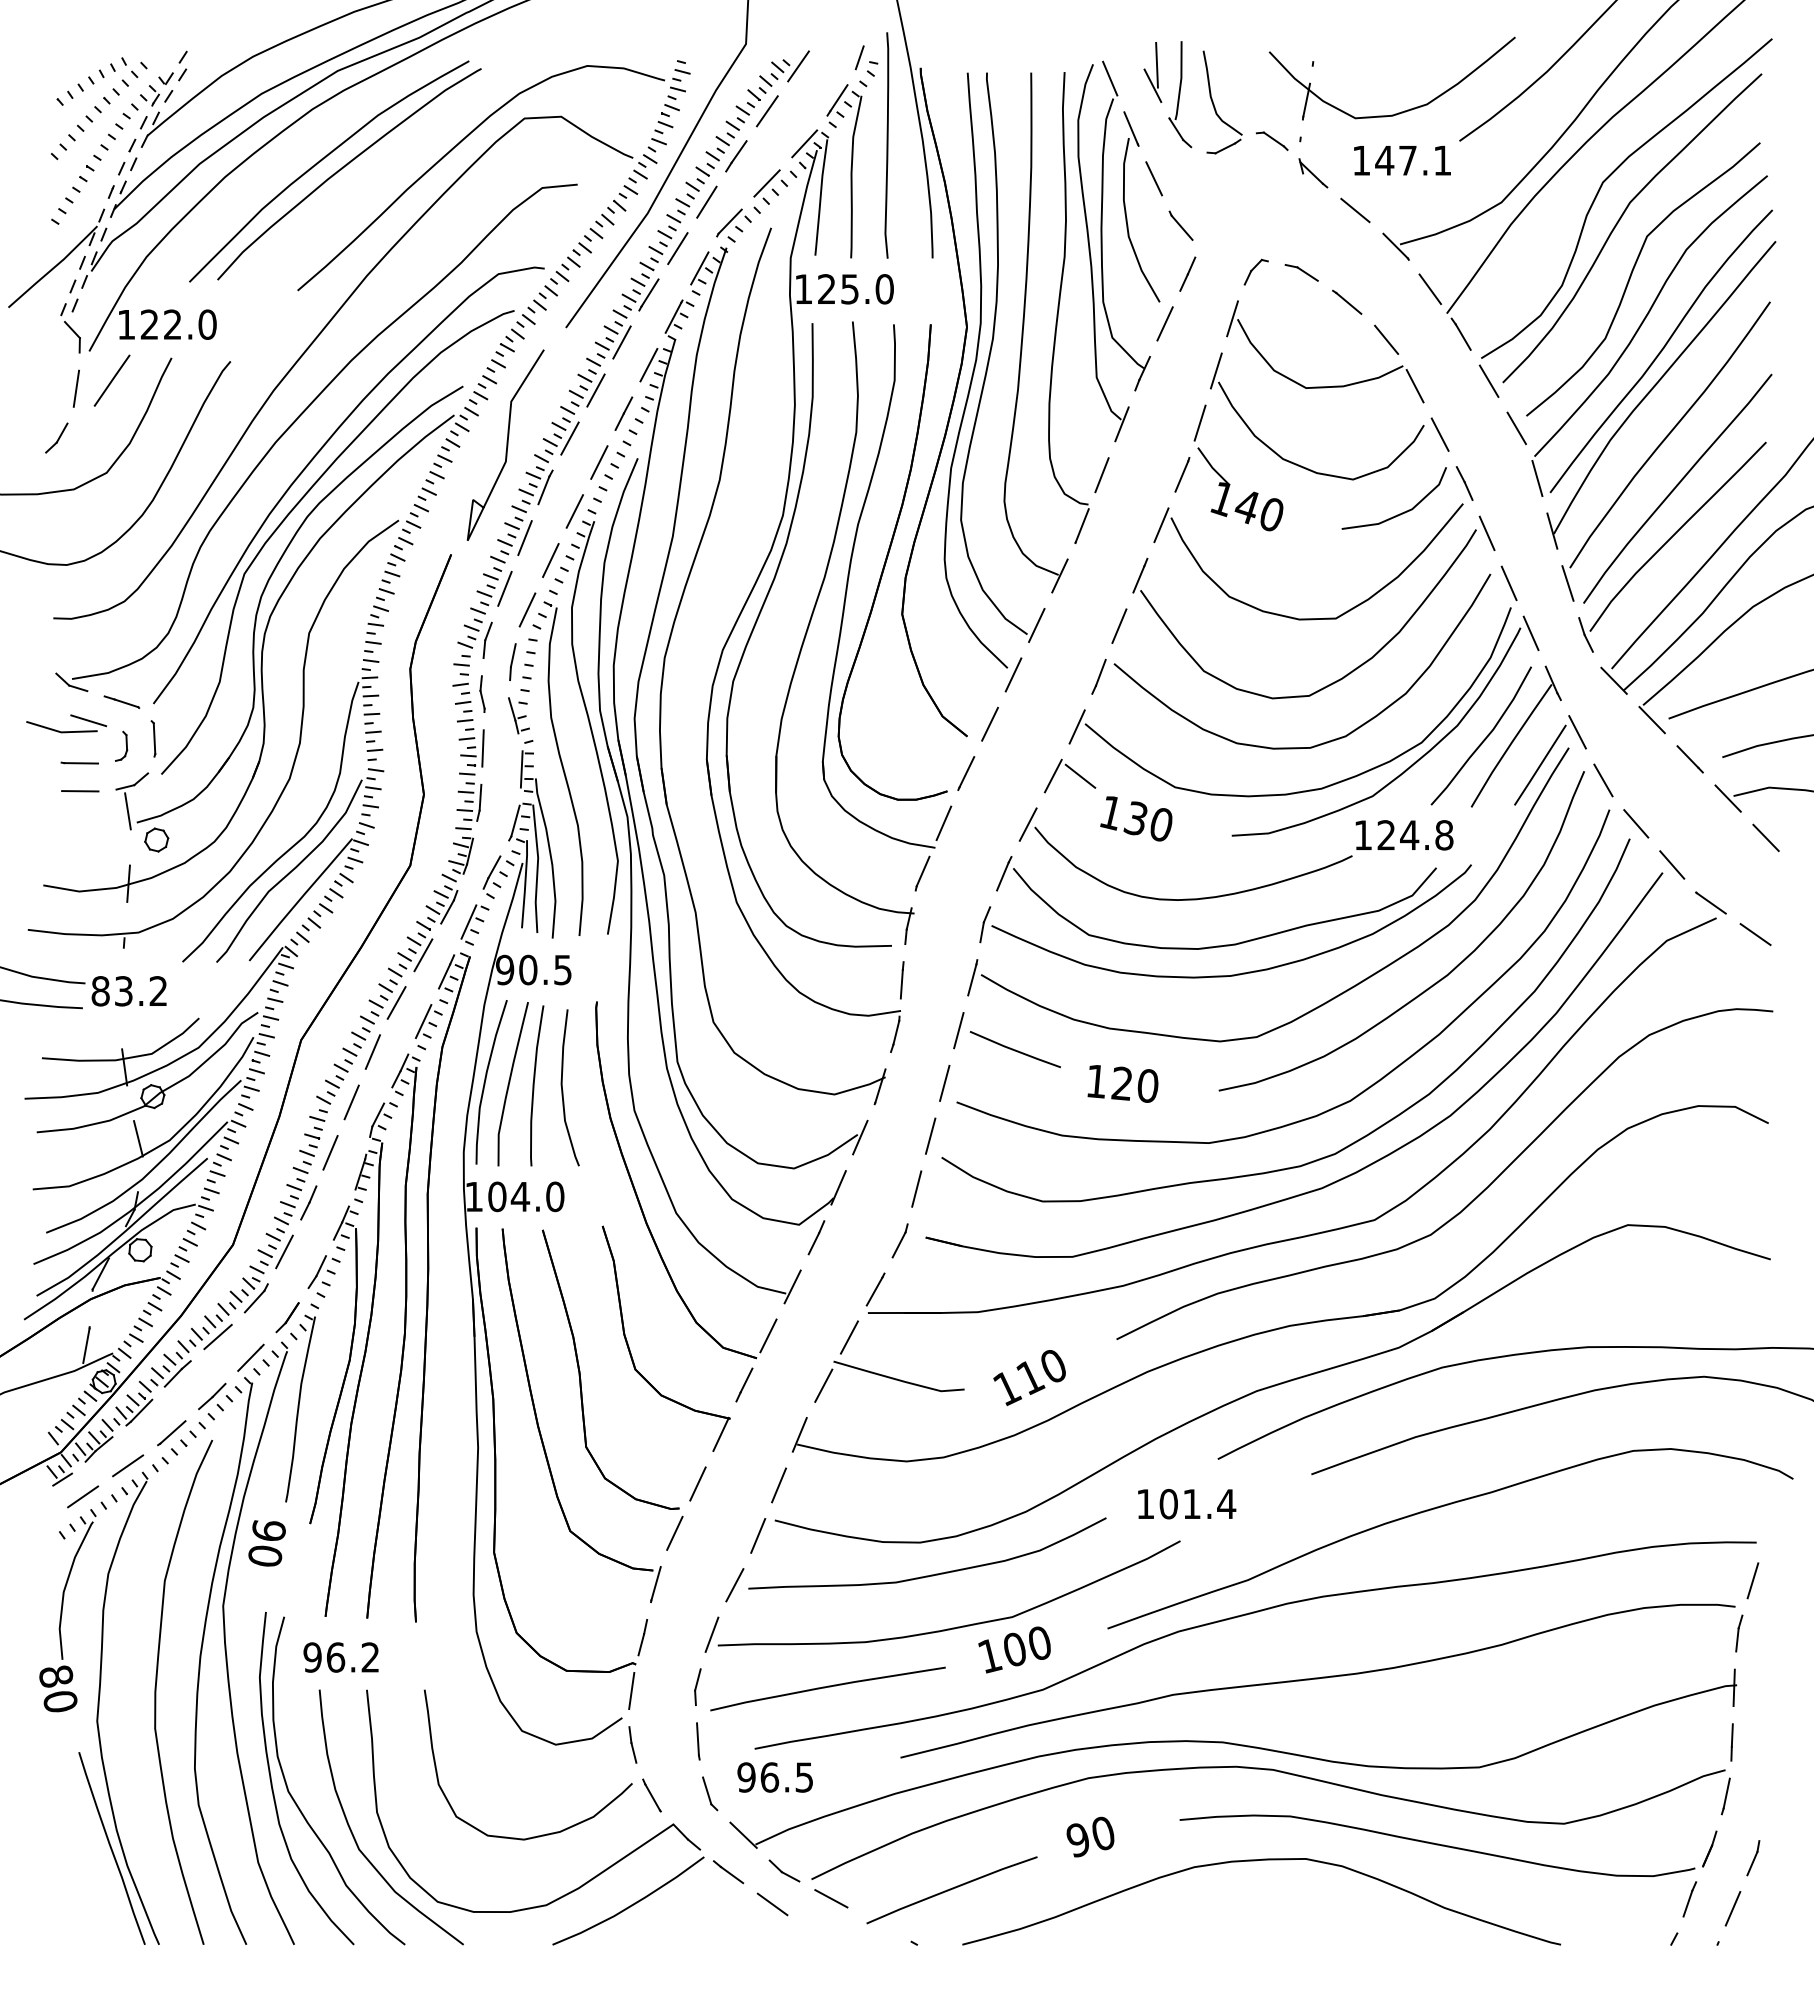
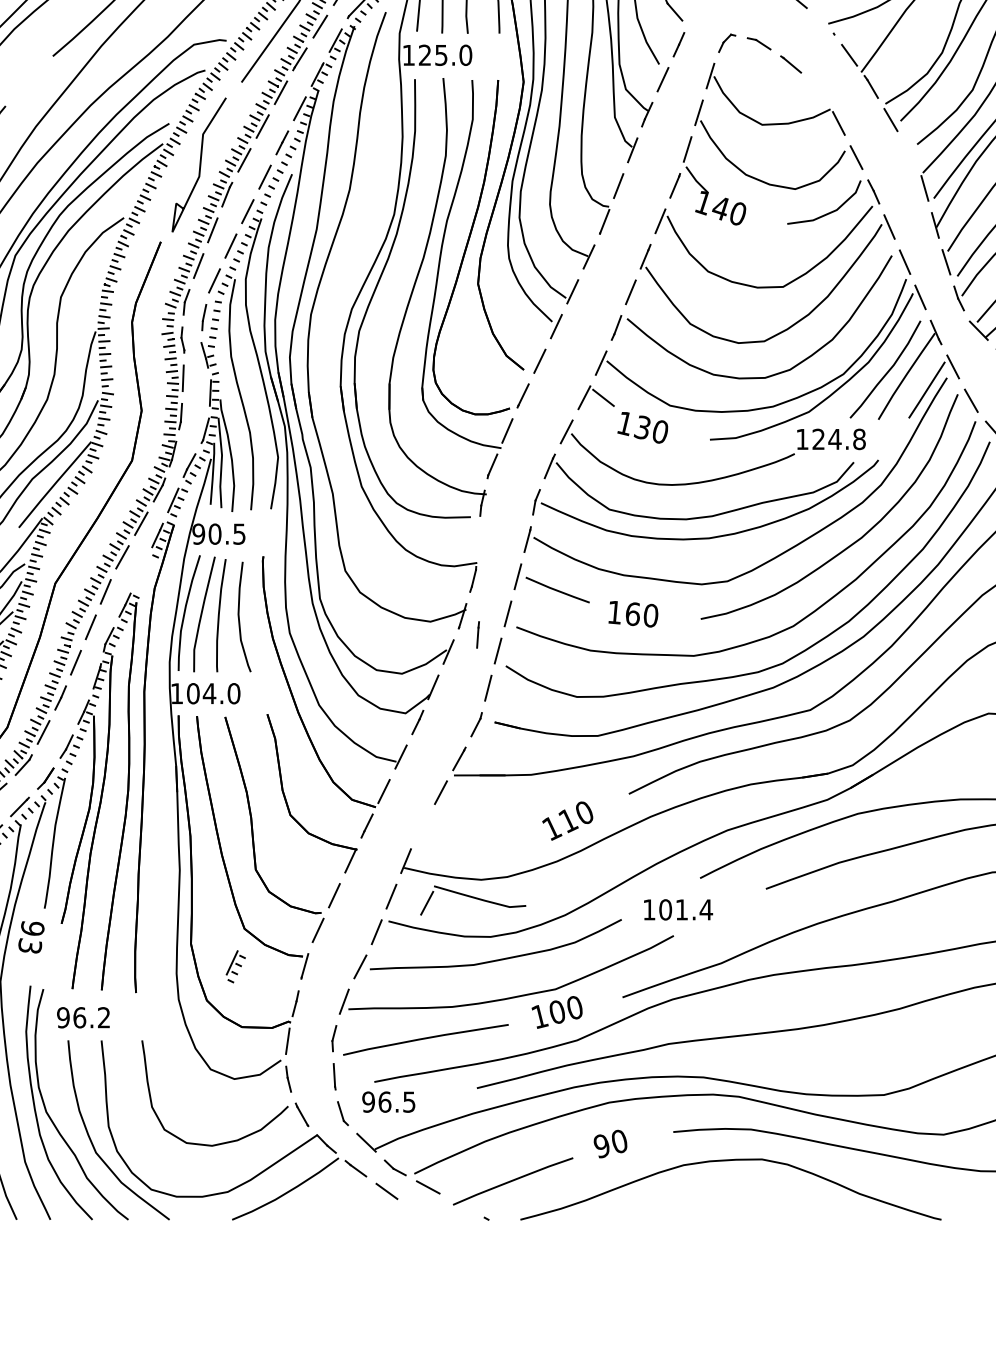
line: (1395, 245) -> (825, 24), removed
line: (1386, 339) -> (818, 90), removed
line: (1516, 428) -> (910, 153), removed
line: (901, 980) -> (477, 635), moved
part: (428, 1027) -> (235, 967), moved
text: (1121, 1083) -> (632, 613), 120 -> 160
part: (889, 1381) -> (473, 900), moved
text: (265, 1555) -> (30, 945), 90 -> 93

